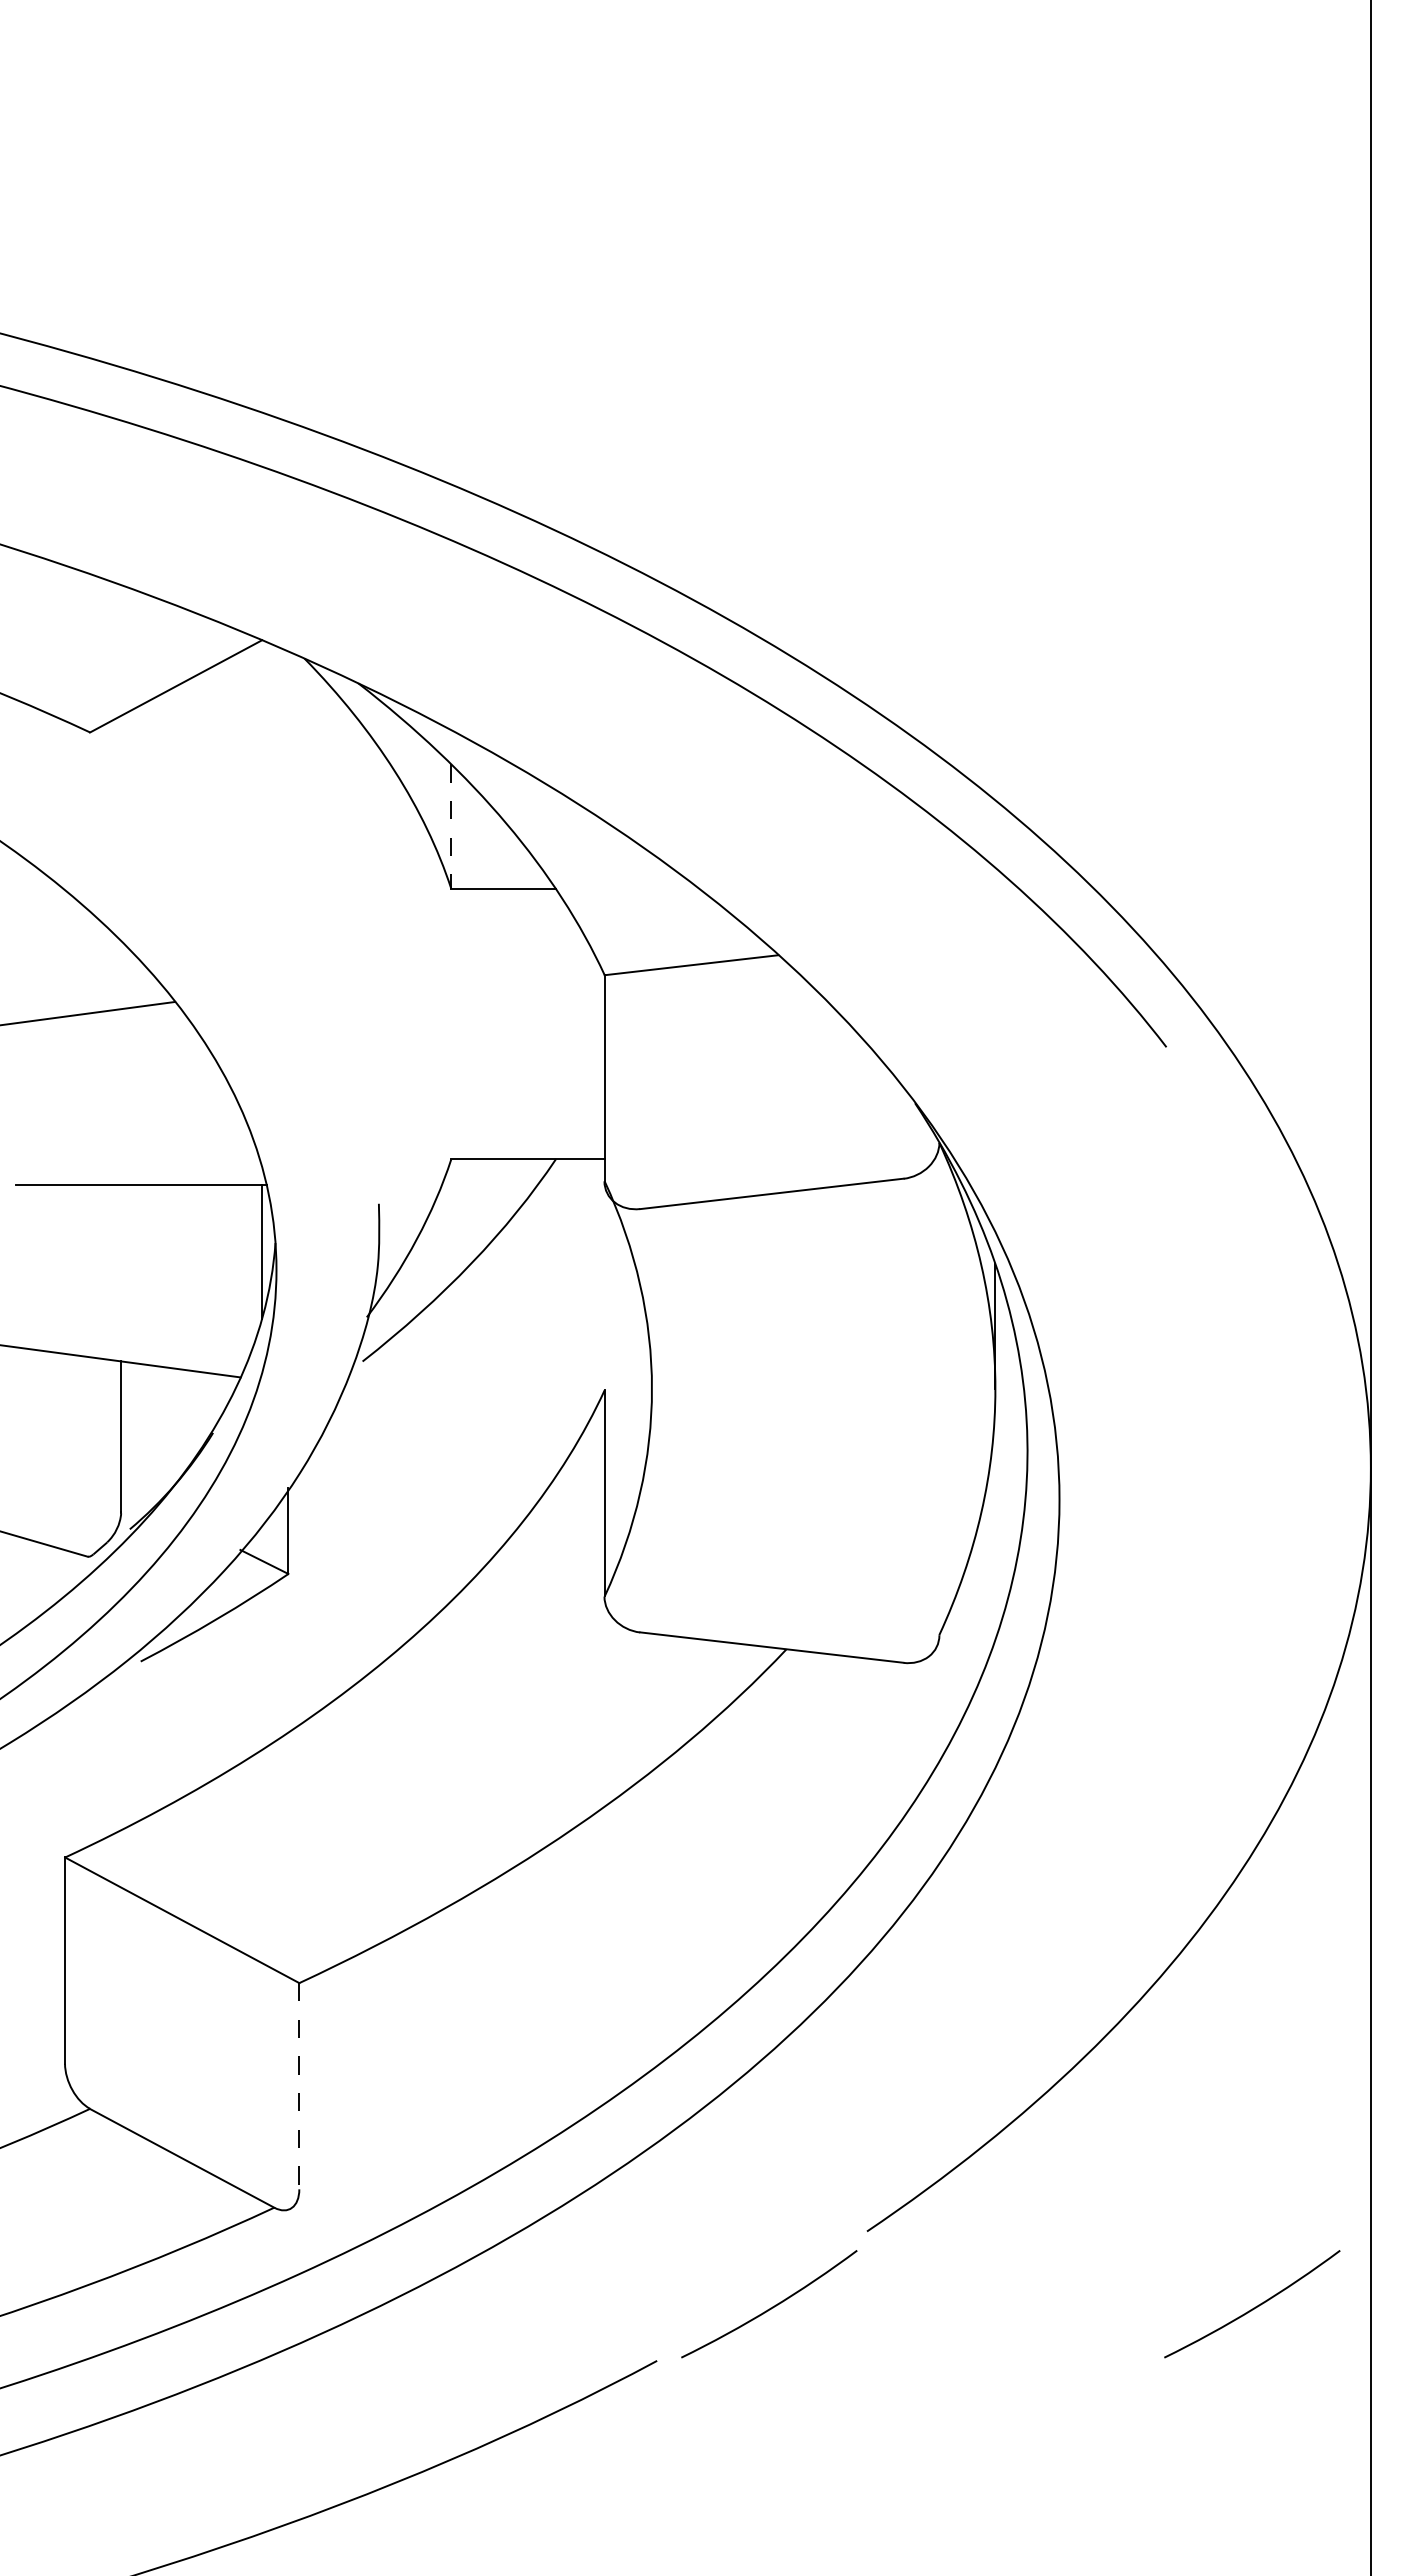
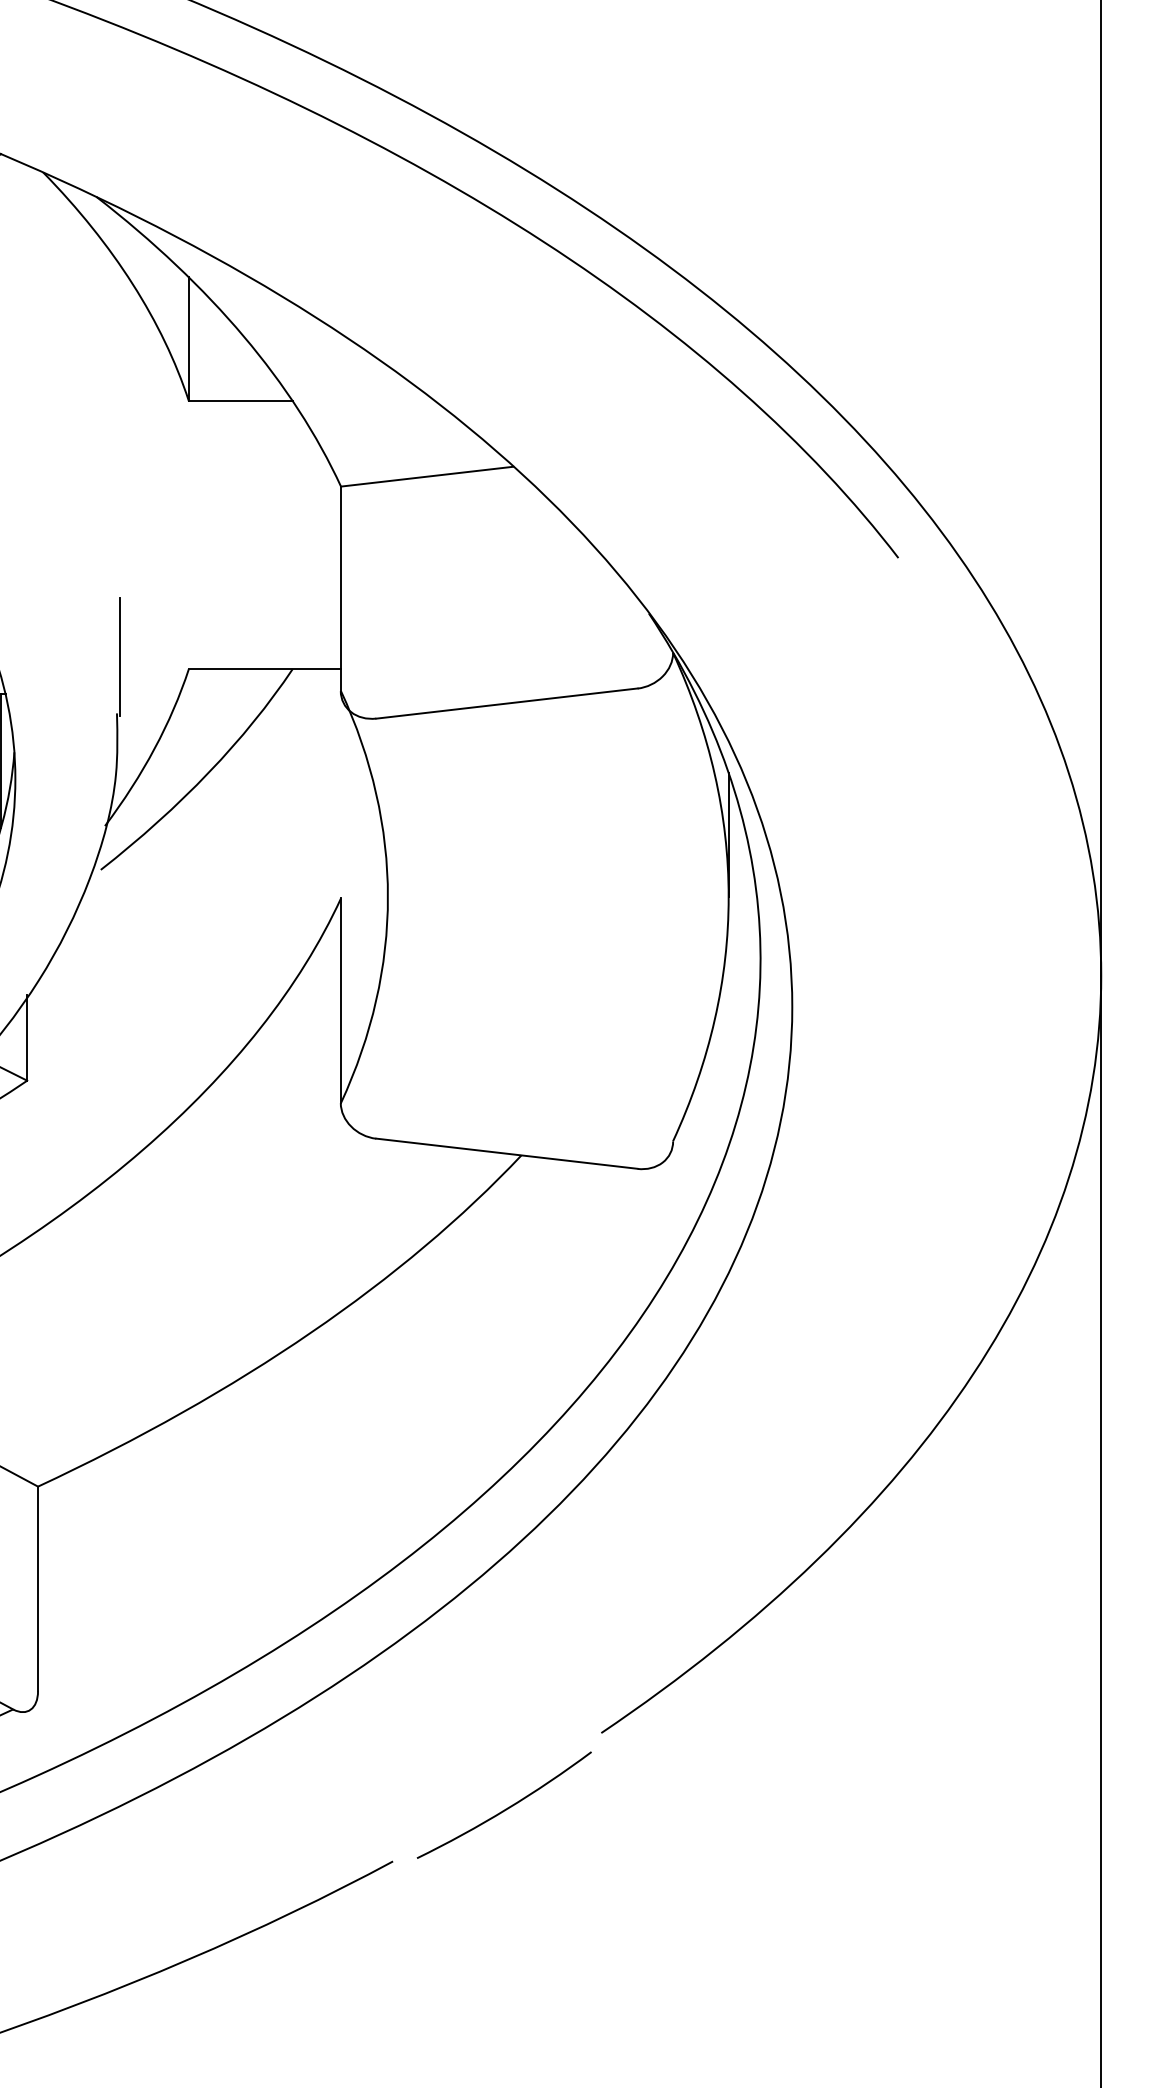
line: (451, 827) -> (189, 340), dashed -> solid
line: (381, 1146) -> (119, 656), added
line: (299, 2086) -> (38, 1589), dashed -> solid
arc: (1253, 2307) -> (984, 1808), removed

